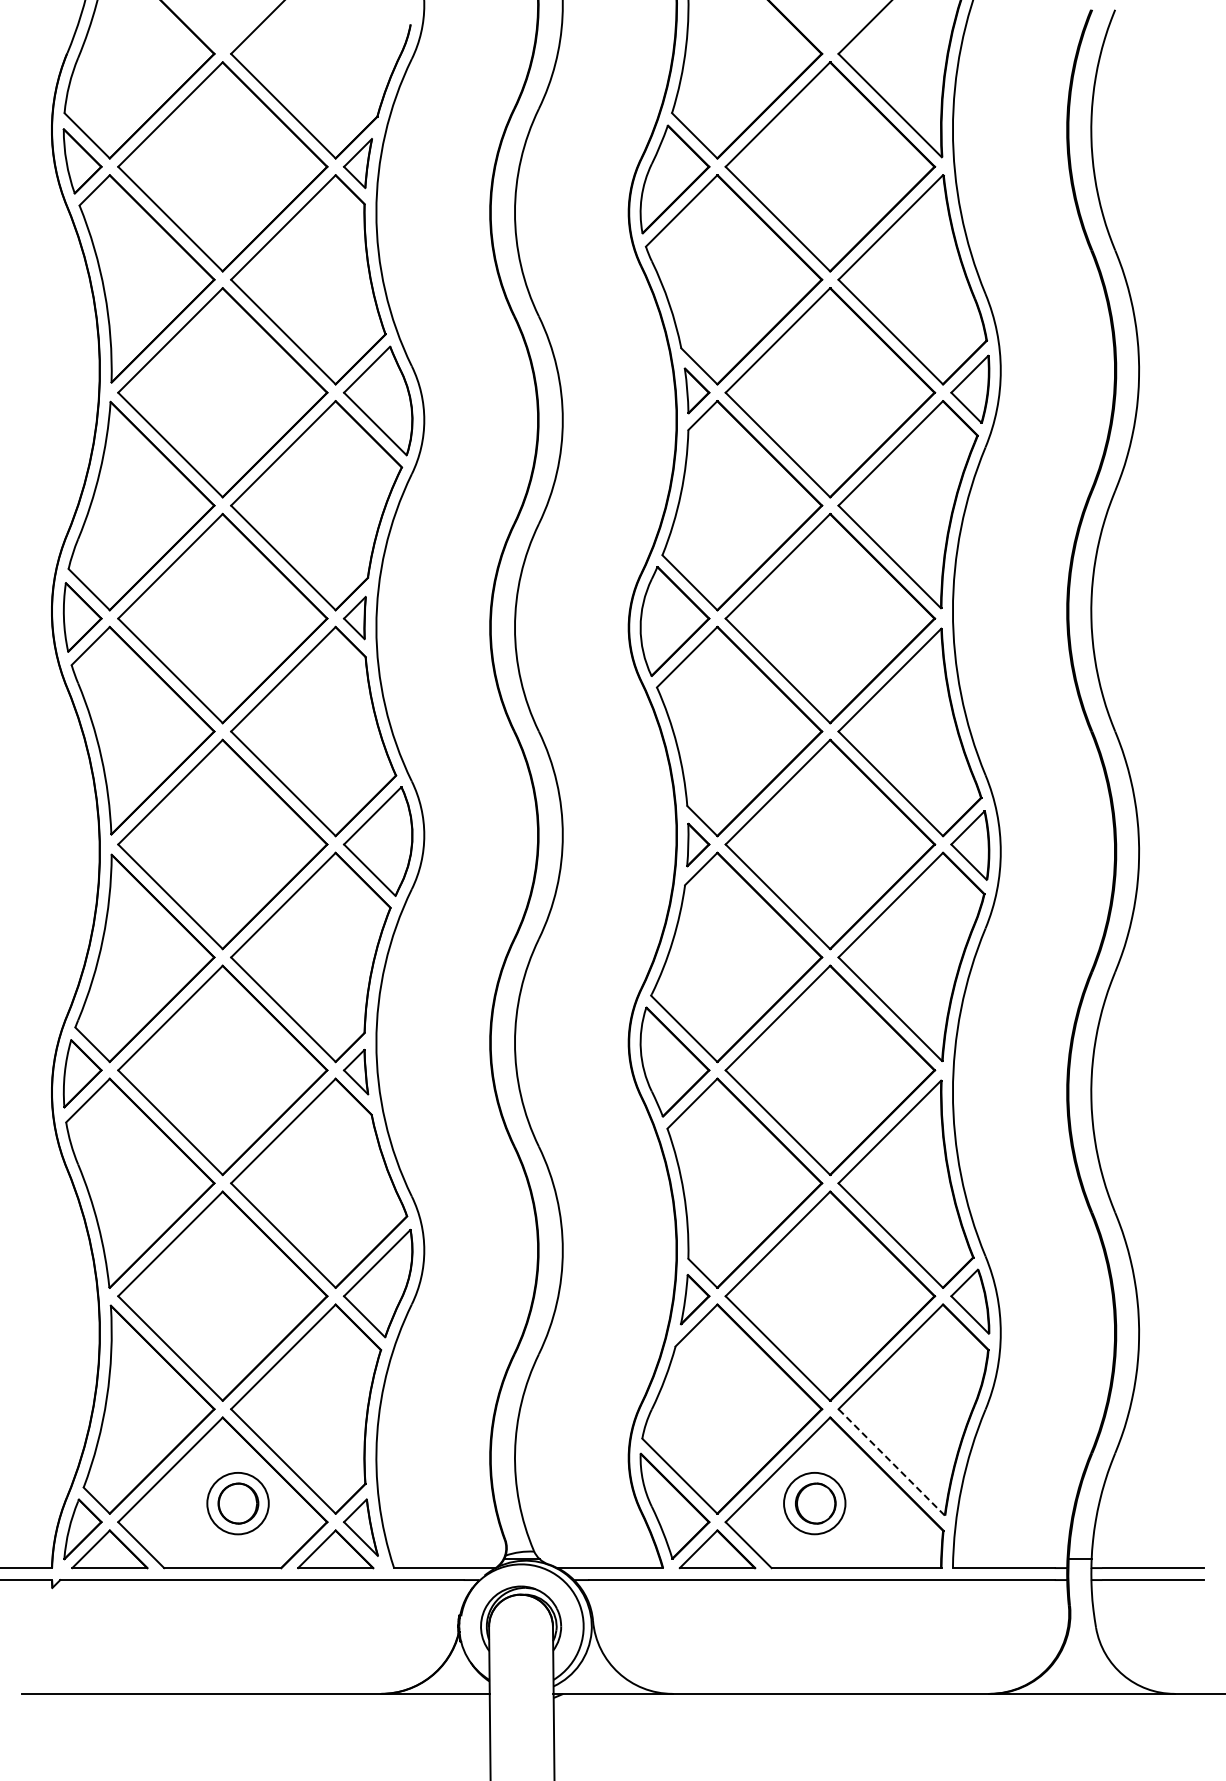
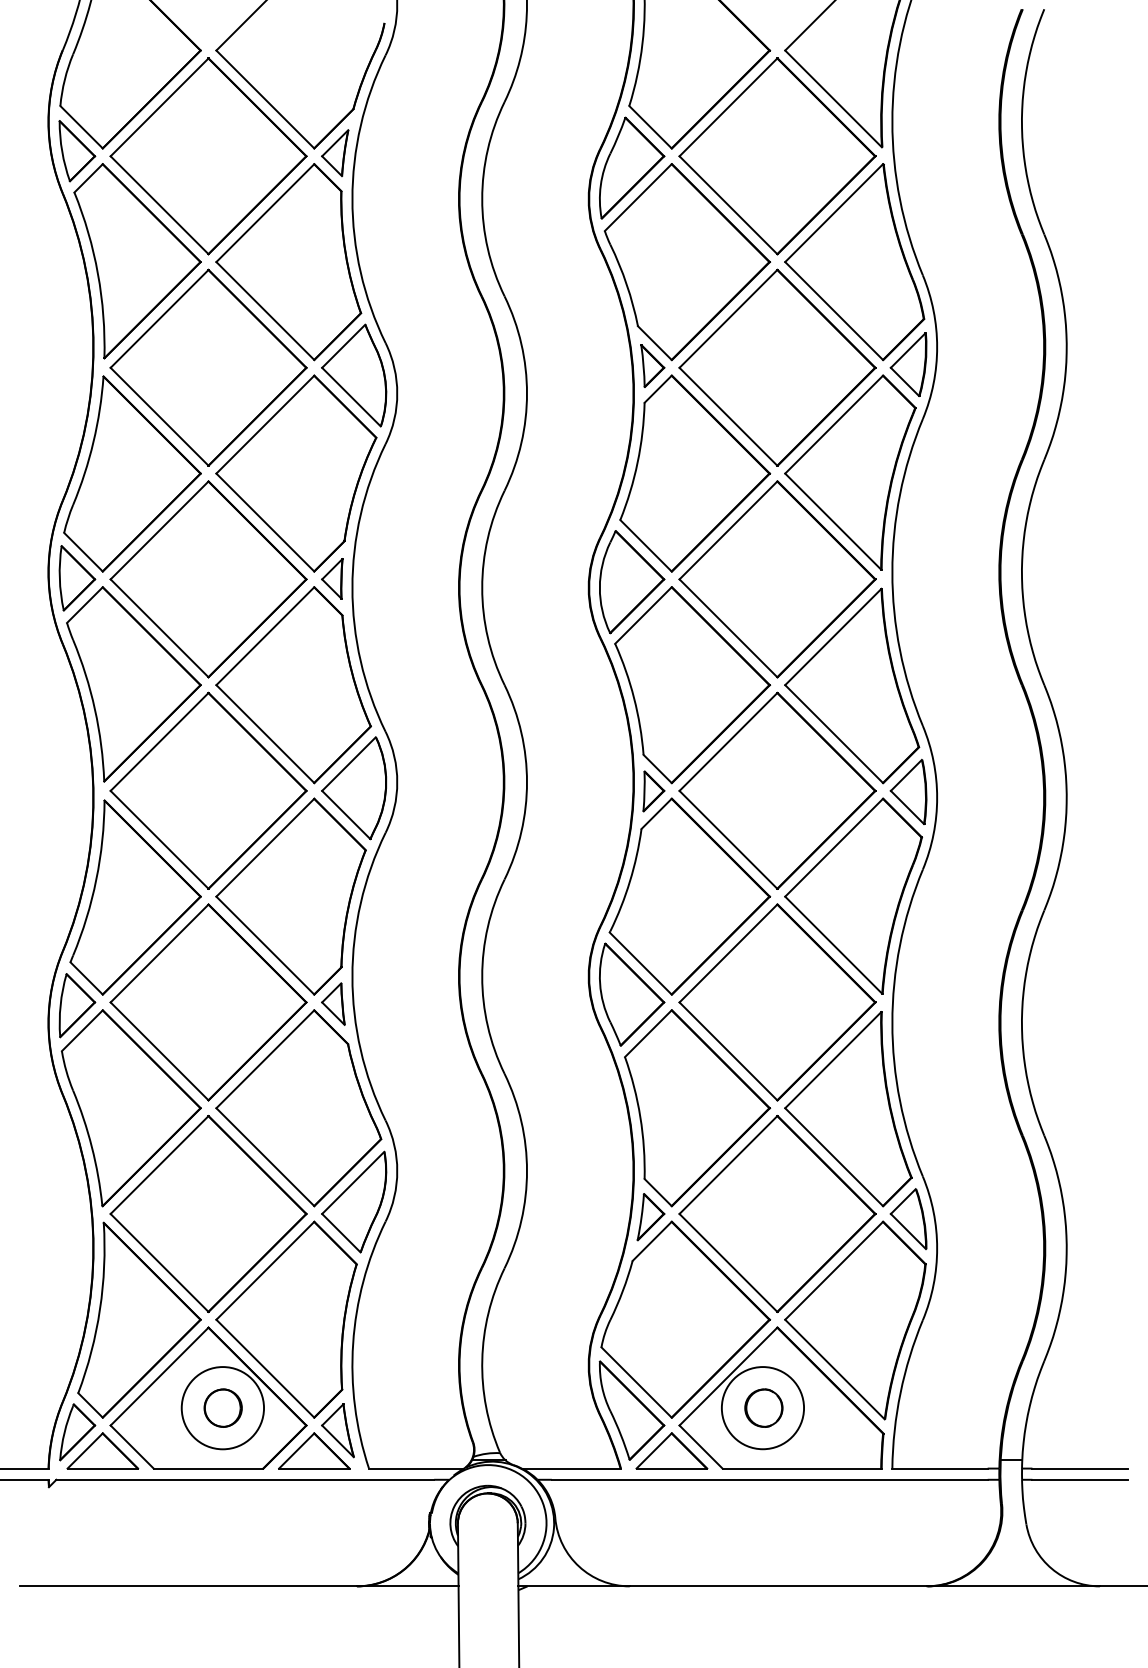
line: (891, 1462) -> (834, 1369), dashed -> solid
circle: (238, 1503) -> (223, 1408), size x1.43
circle: (814, 1503) -> (762, 1408), size x1.43

